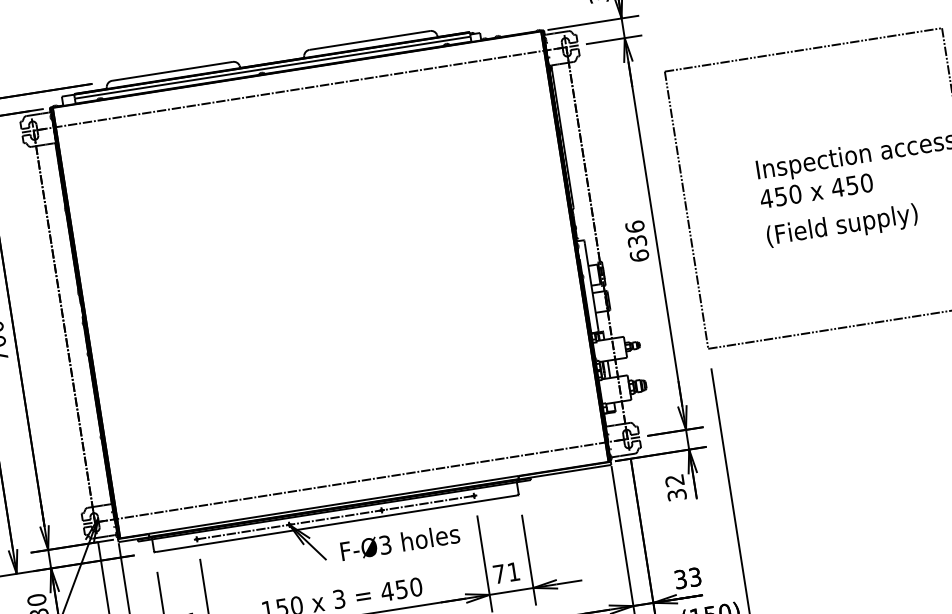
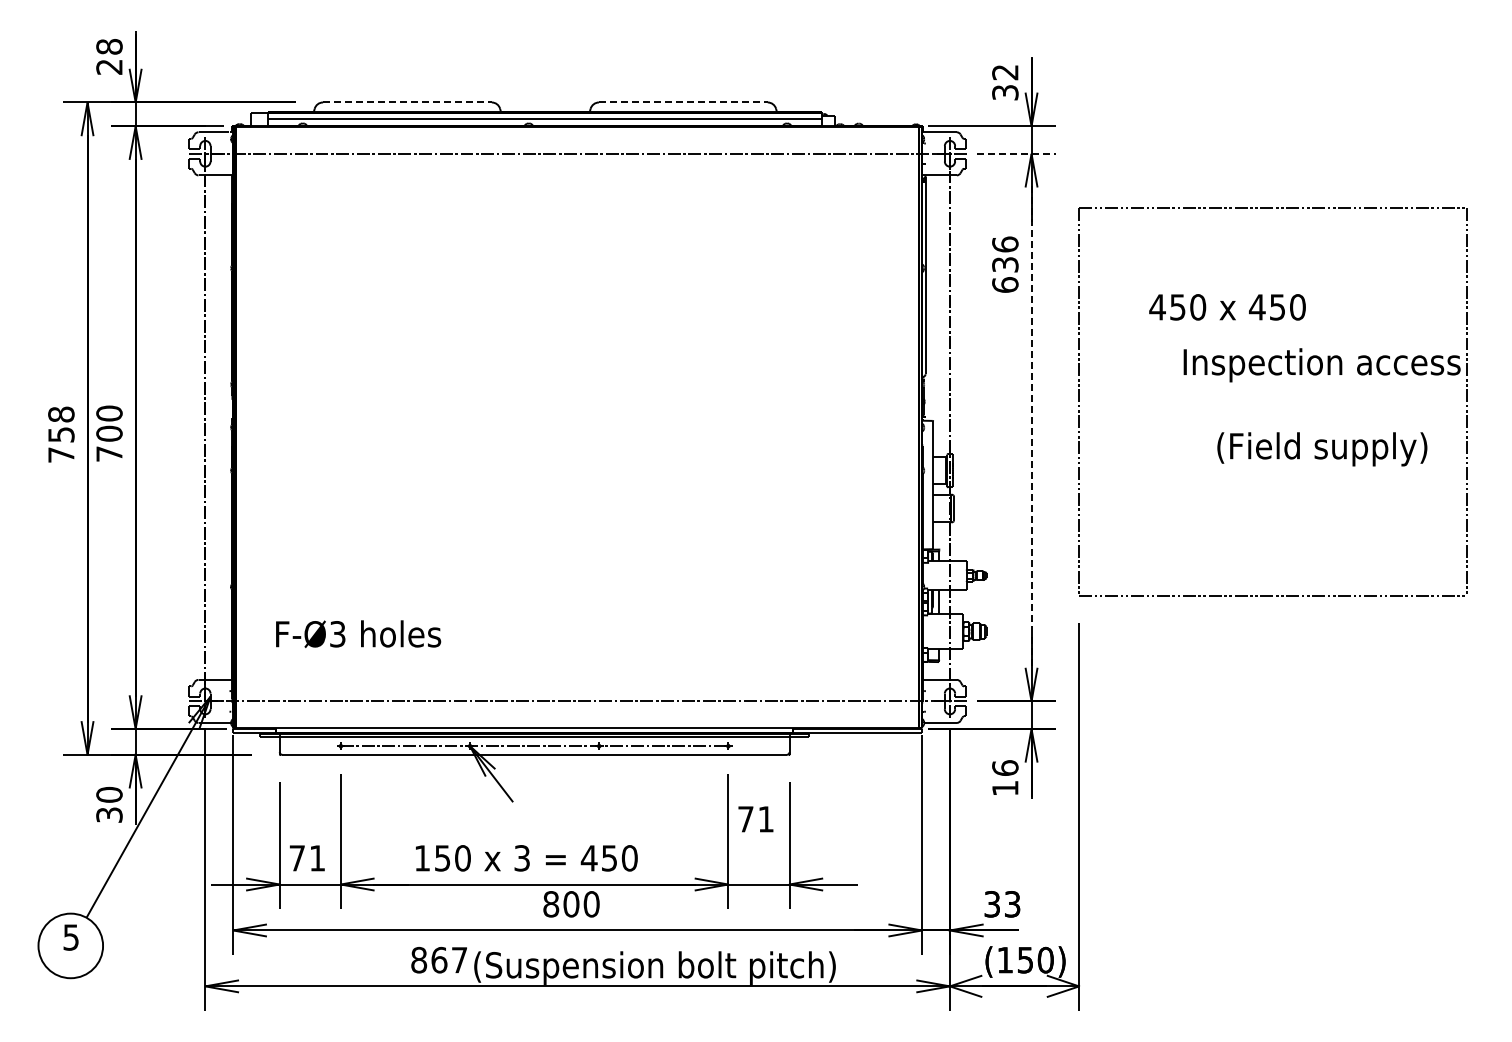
line: (614, 39) -> (1017, 153), solid -> dashed
line: (369, 40) -> (683, 102), solid -> dashed
line: (172, 71) -> (407, 102), solid -> dashed
text: (816, 191) -> (1227, 307), moved
text: (842, 226) -> (1322, 449), moved
line: (655, 233) -> (1031, 427), solid -> dashed
text: (637, 241) -> (1005, 264), moved
text: (676, 487) -> (1005, 778), 32 -> 16
text: (400, 542) -> (358, 633), moved
text: (506, 573) -> (755, 819), moved

